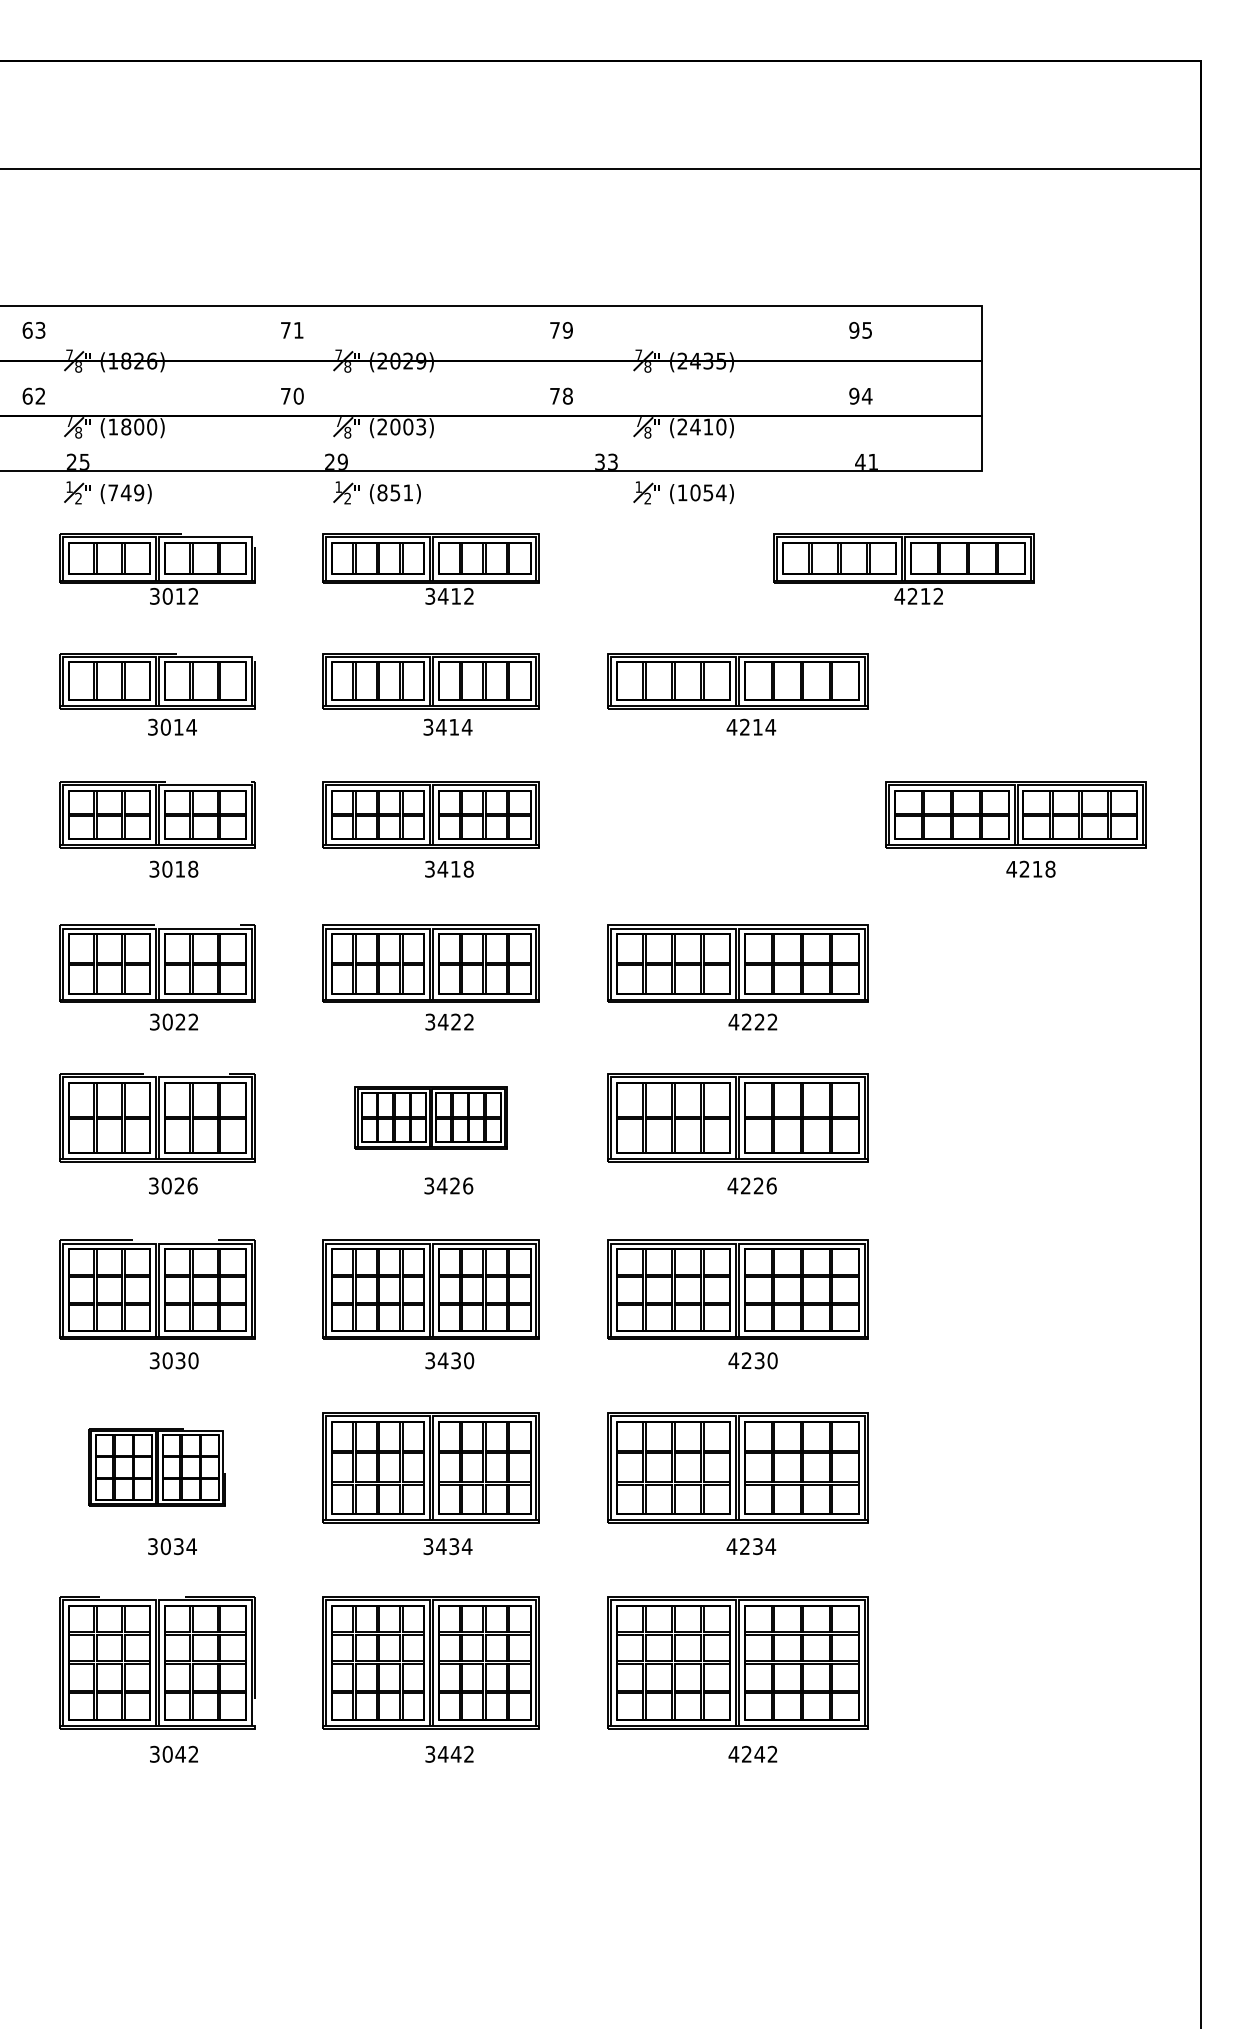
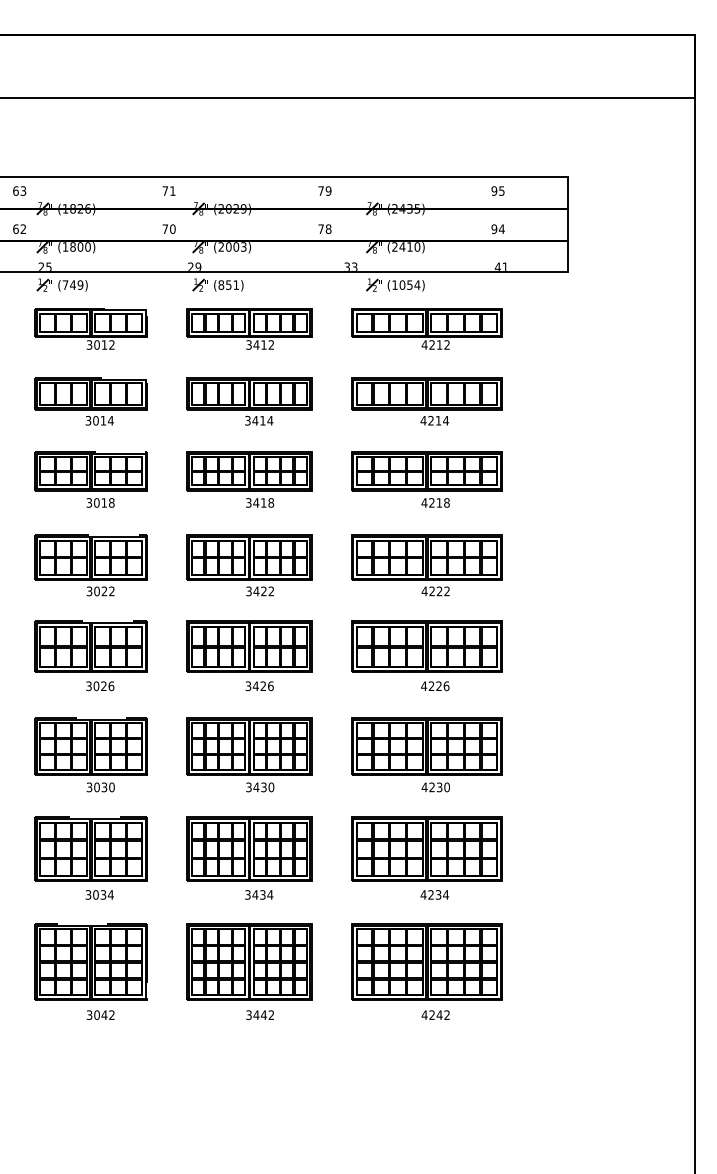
part: (902, 567) -> (426, 328), moved
part: (1015, 828) -> (426, 479), moved
part: (431, 1117) -> (249, 646), size x1.43
part: (156, 1466) -> (90, 848), size x1.43

